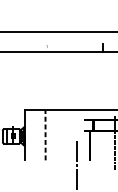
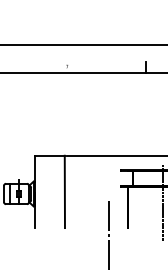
line: (45, 134) -> (64, 191), dashed -> solid

